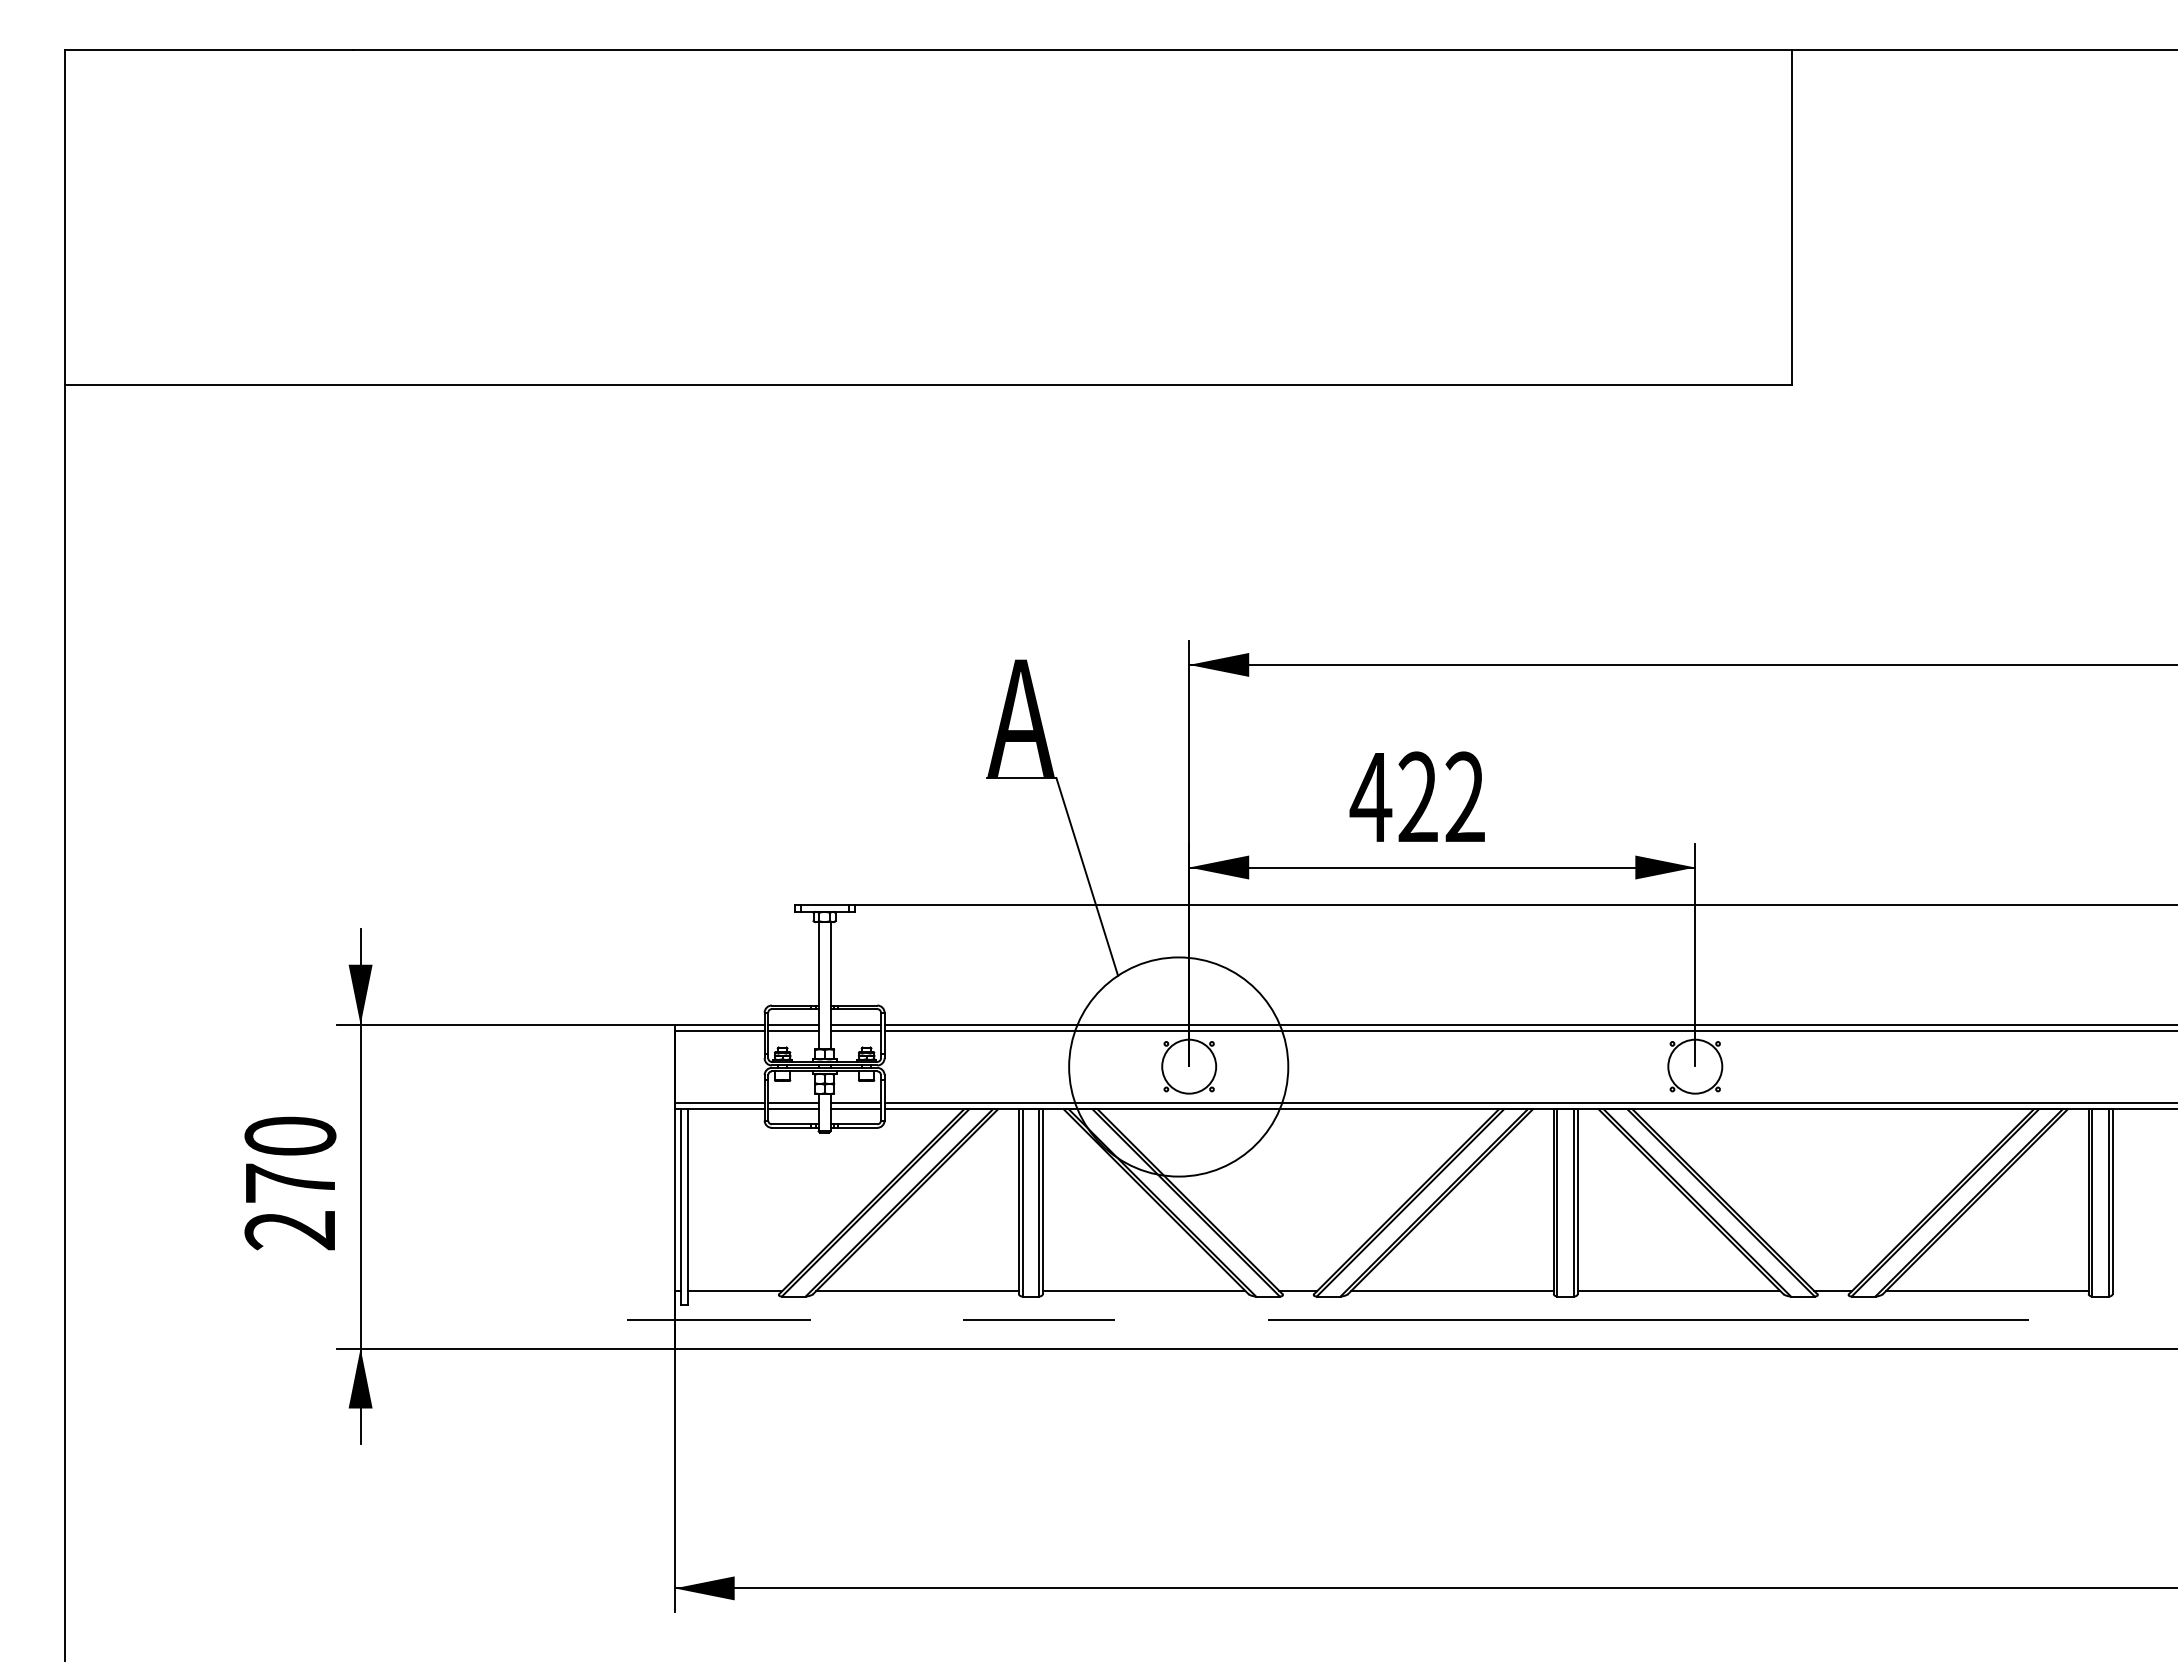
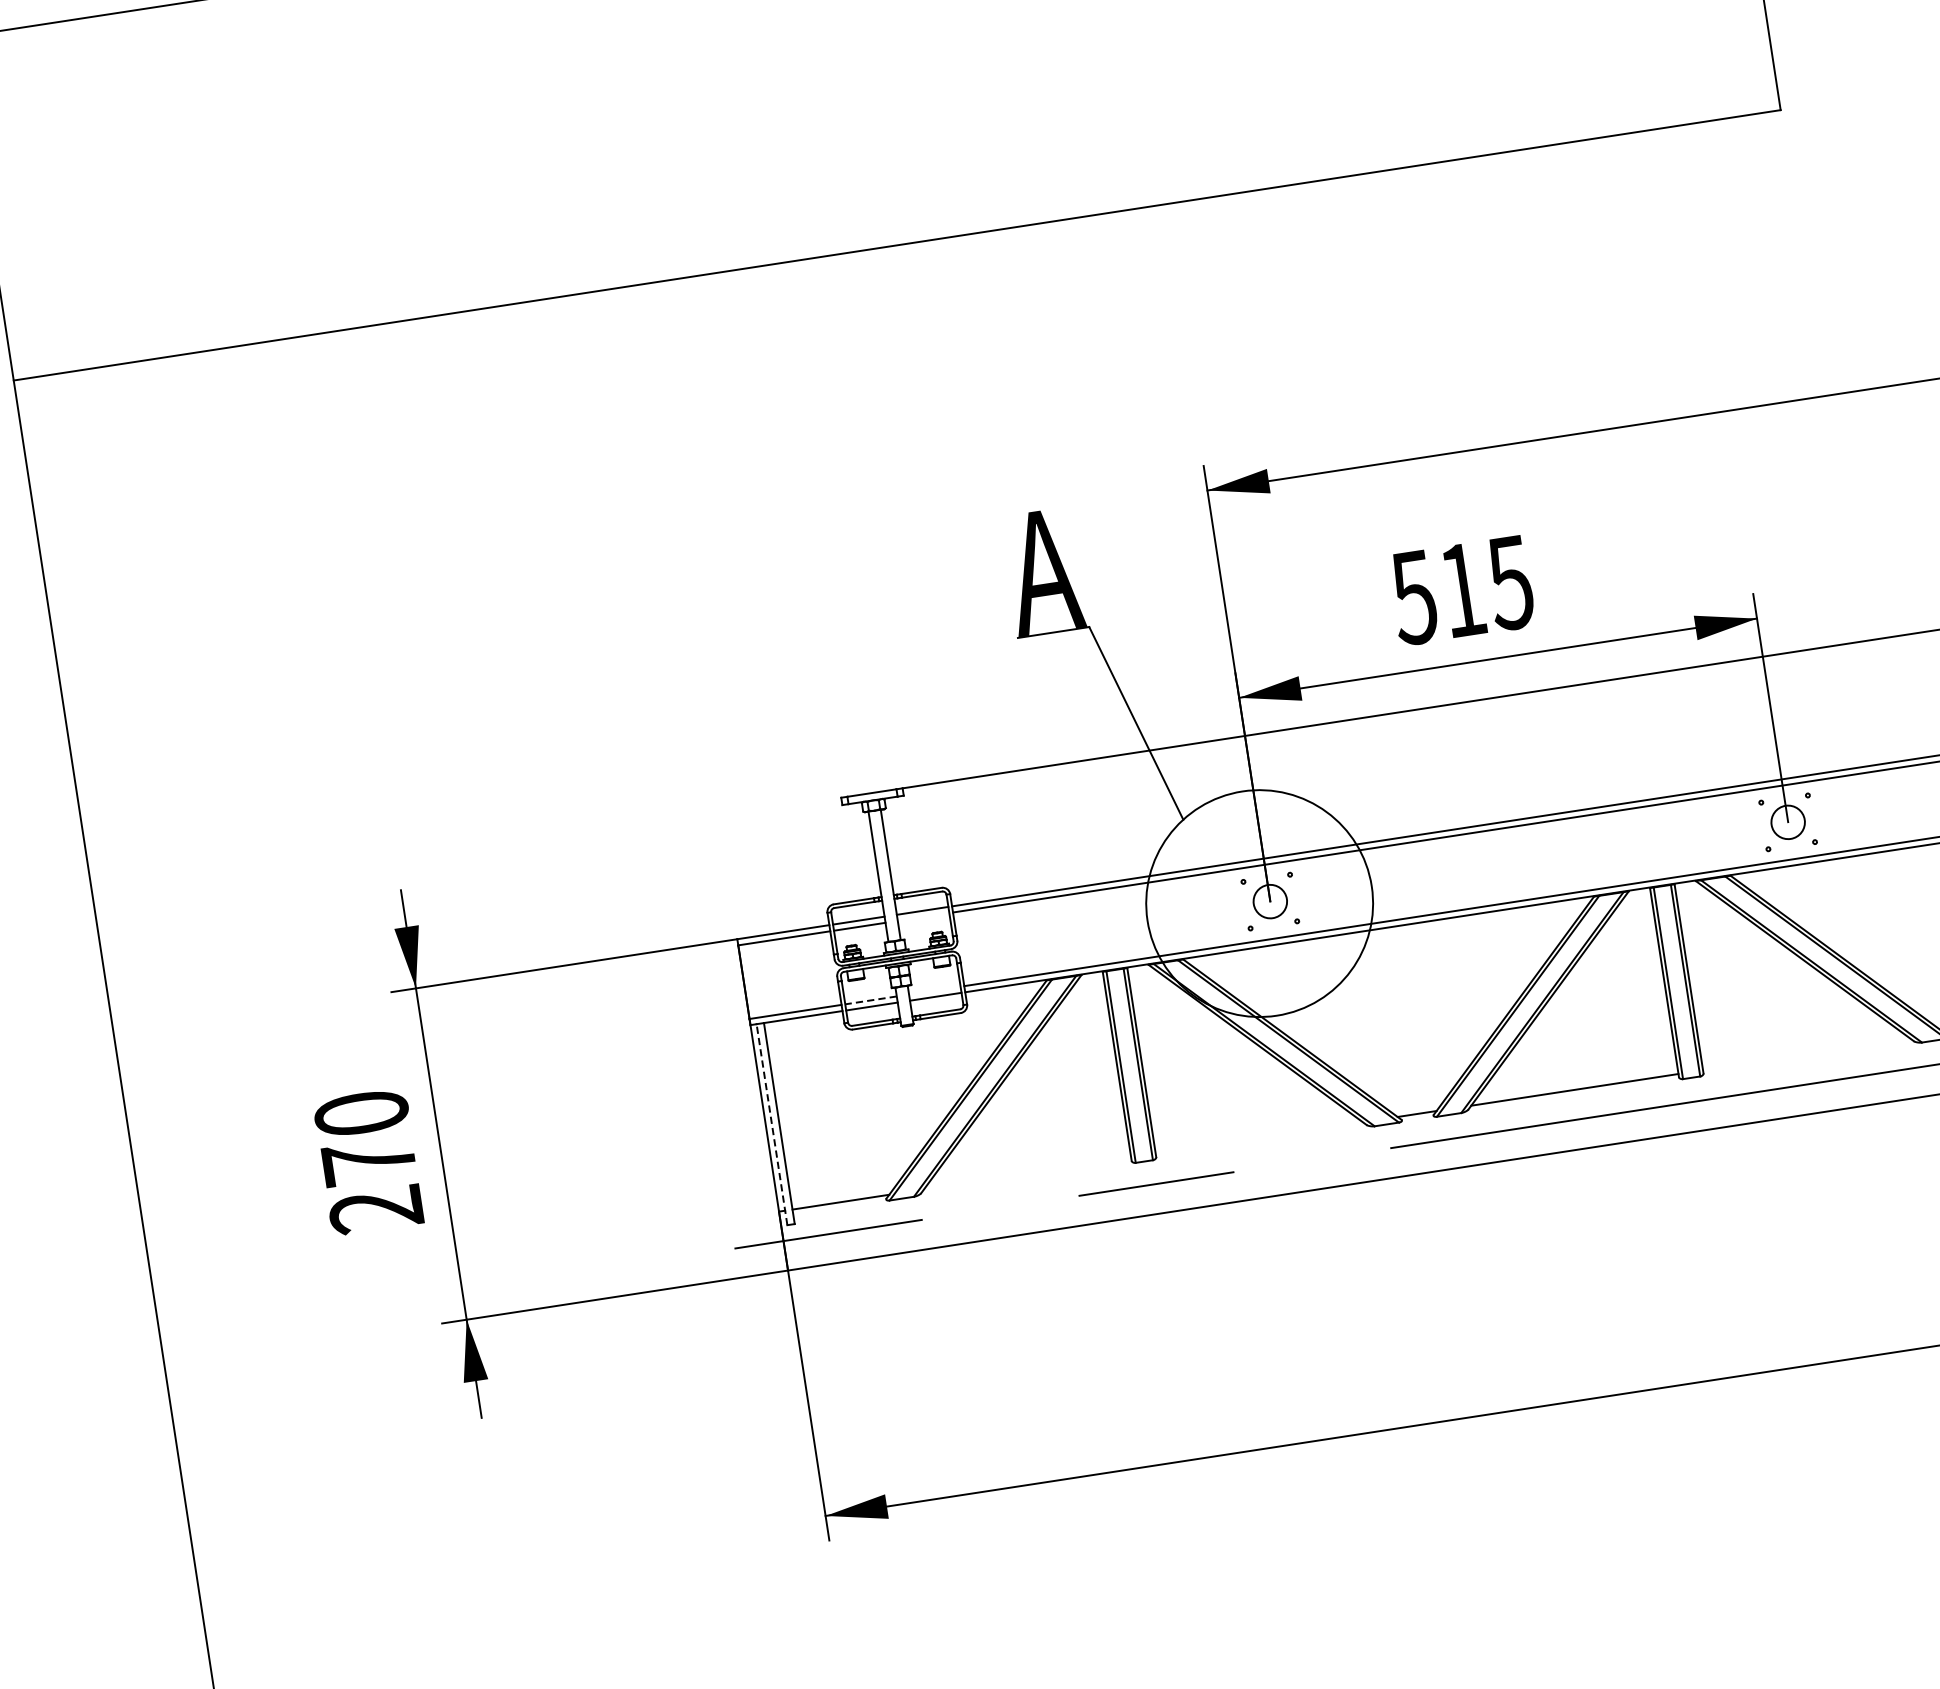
text: (1416, 797) -> (1460, 590), 422 -> 515
line: (855, 1030) -> (923, 916), removed
circle: (1189, 1066) -> (1270, 901), size x0.6
circle: (1695, 1066) -> (1788, 822), size x0.6
line: (792, 1102) -> (870, 1000), solid -> dashed
line: (855, 1102) -> (934, 990), removed
line: (680, 1206) -> (771, 1124), solid -> dashed
line: (917, 1290) -> (1027, 1173), removed
line: (1143, 1290) -> (1258, 1137), removed
line: (1678, 1290) -> (1806, 1054), removed

